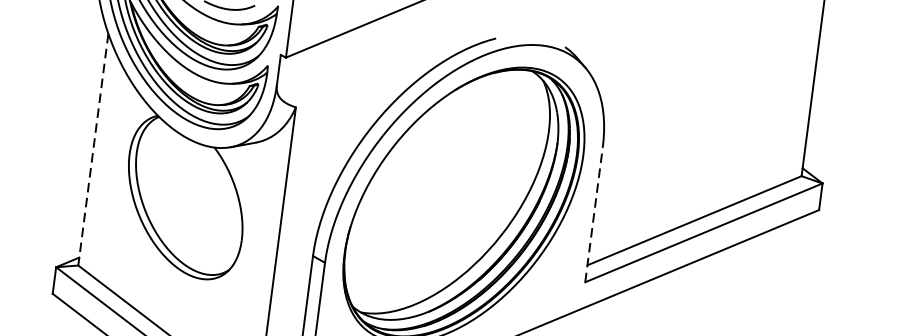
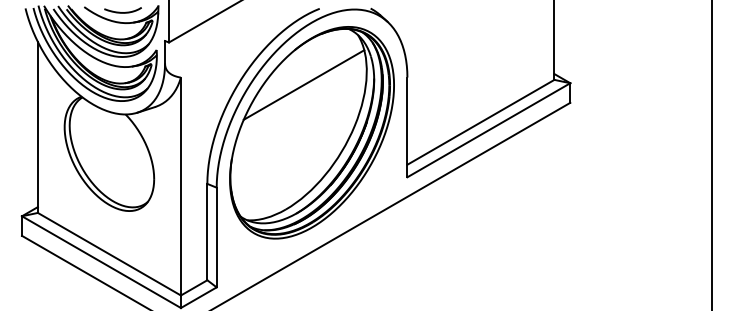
line: (460, 138) -> (303, 84), added
line: (92, 149) -> (37, 127), dashed -> solid
line: (594, 214) -> (407, 127), dashed -> solid

